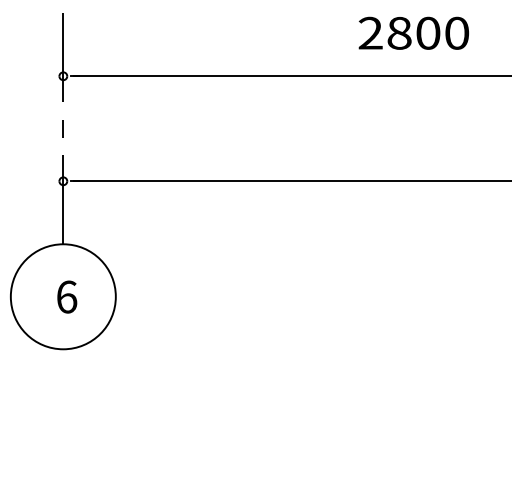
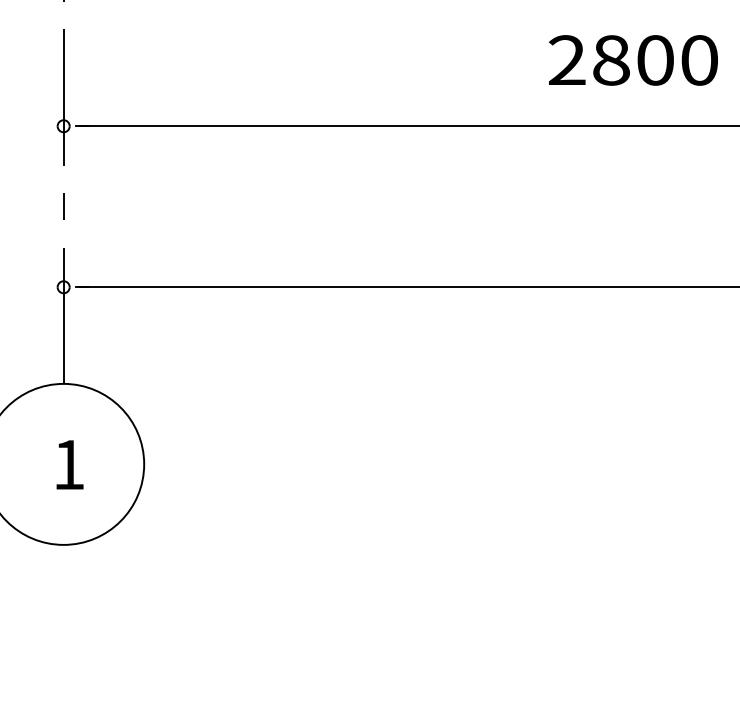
text: (413, 32) -> (632, 59), moved
text: (67, 296) -> (70, 463), 6 -> 1

